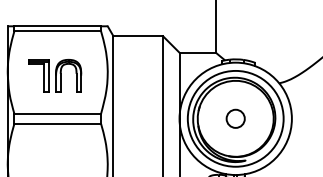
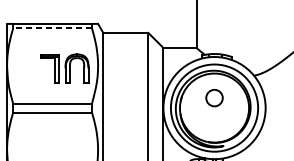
line: (57, 31) -> (52, 28), solid -> dashed
part: (55, 75) -> (65, 68), moved
circle: (235, 118) -> (214, 97), moved

